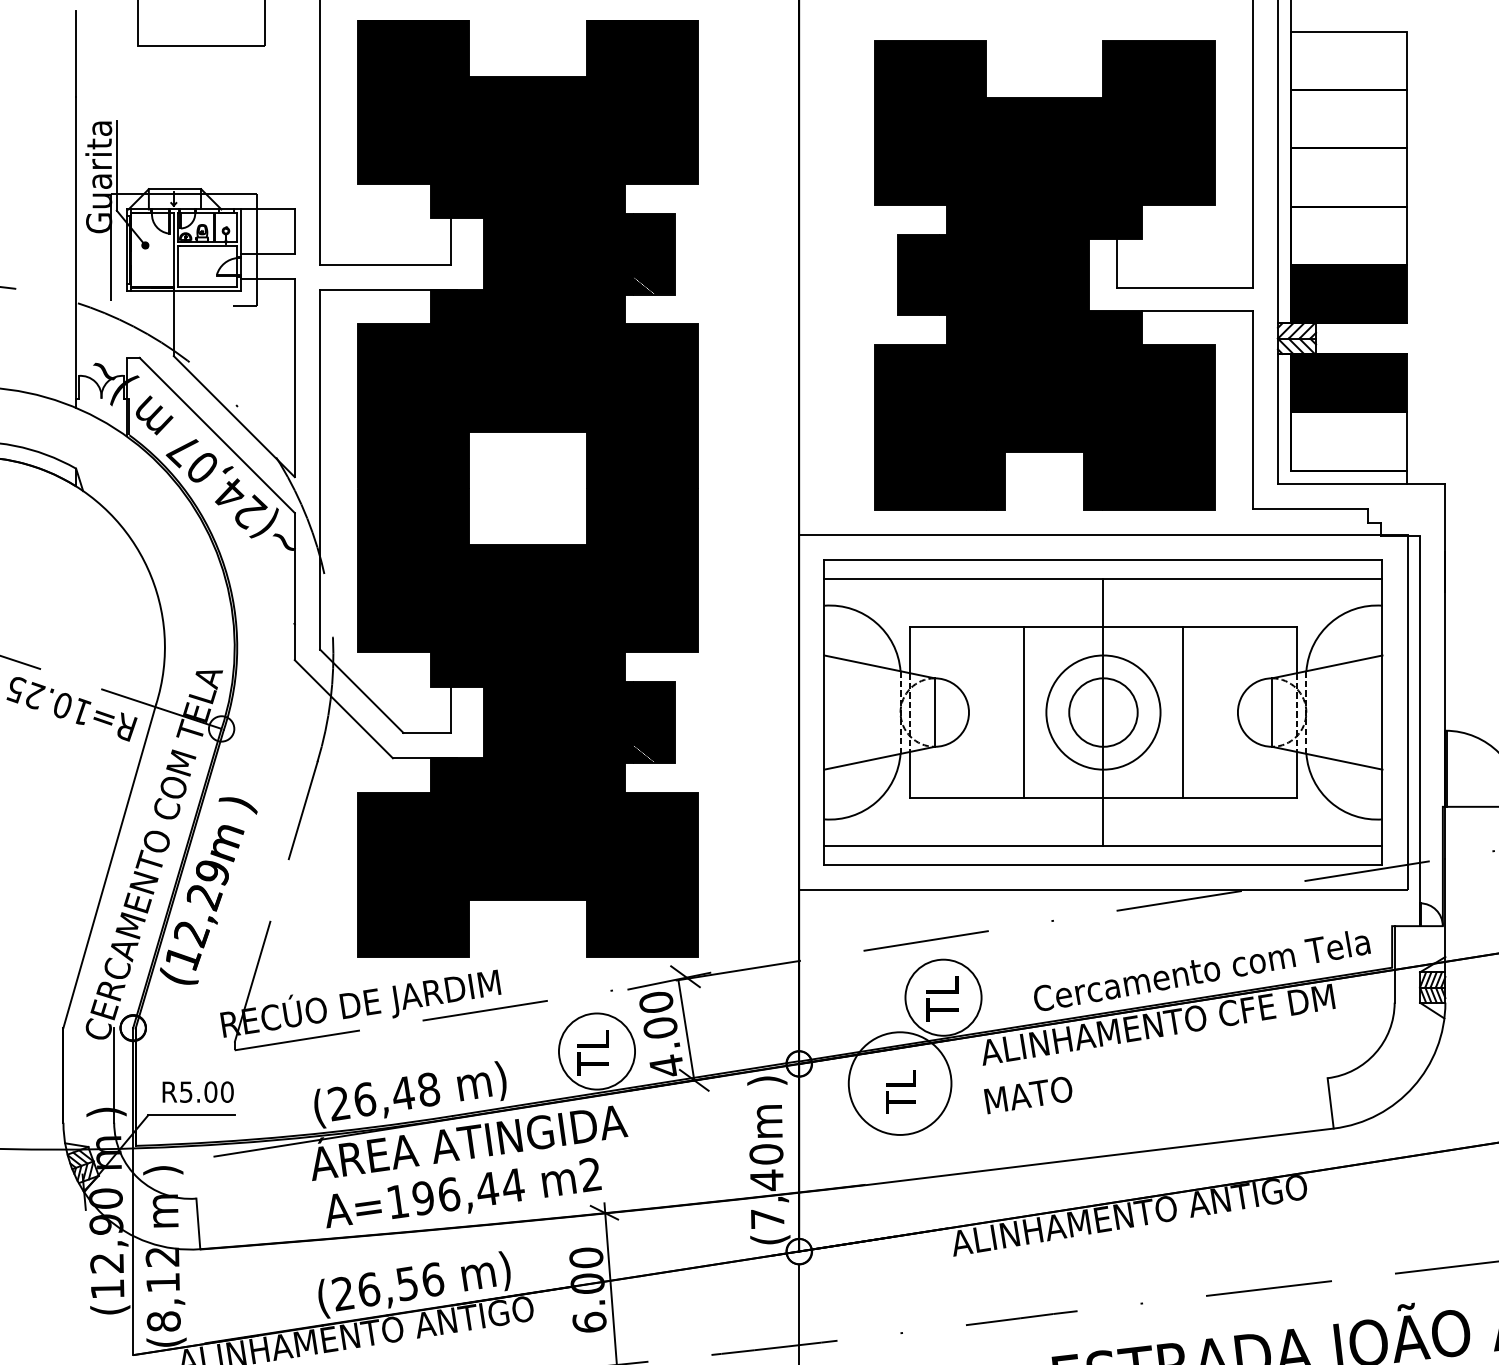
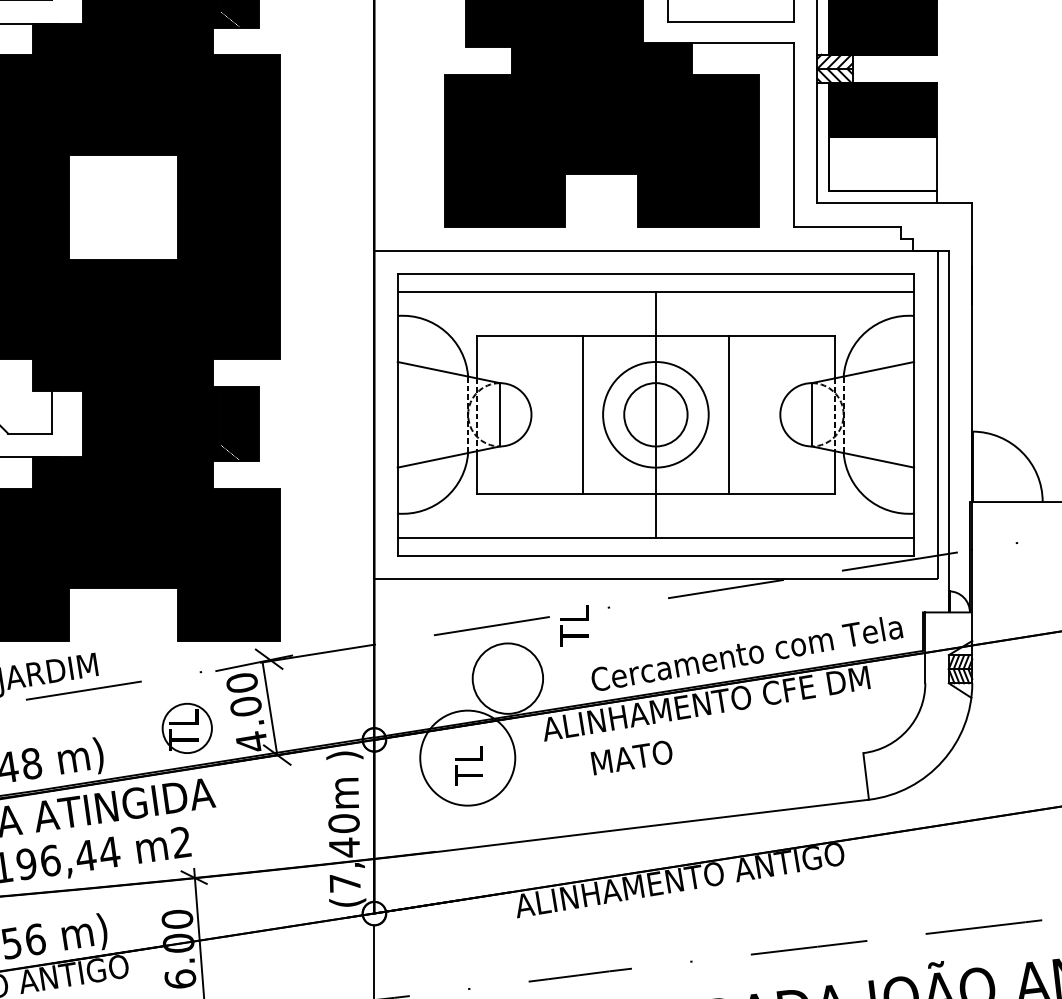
text: (942, 998) -> (574, 625), moved
circle: (596, 1051) -> (186, 728), size x0.7
text: (1028, 1095) -> (631, 758), moved

